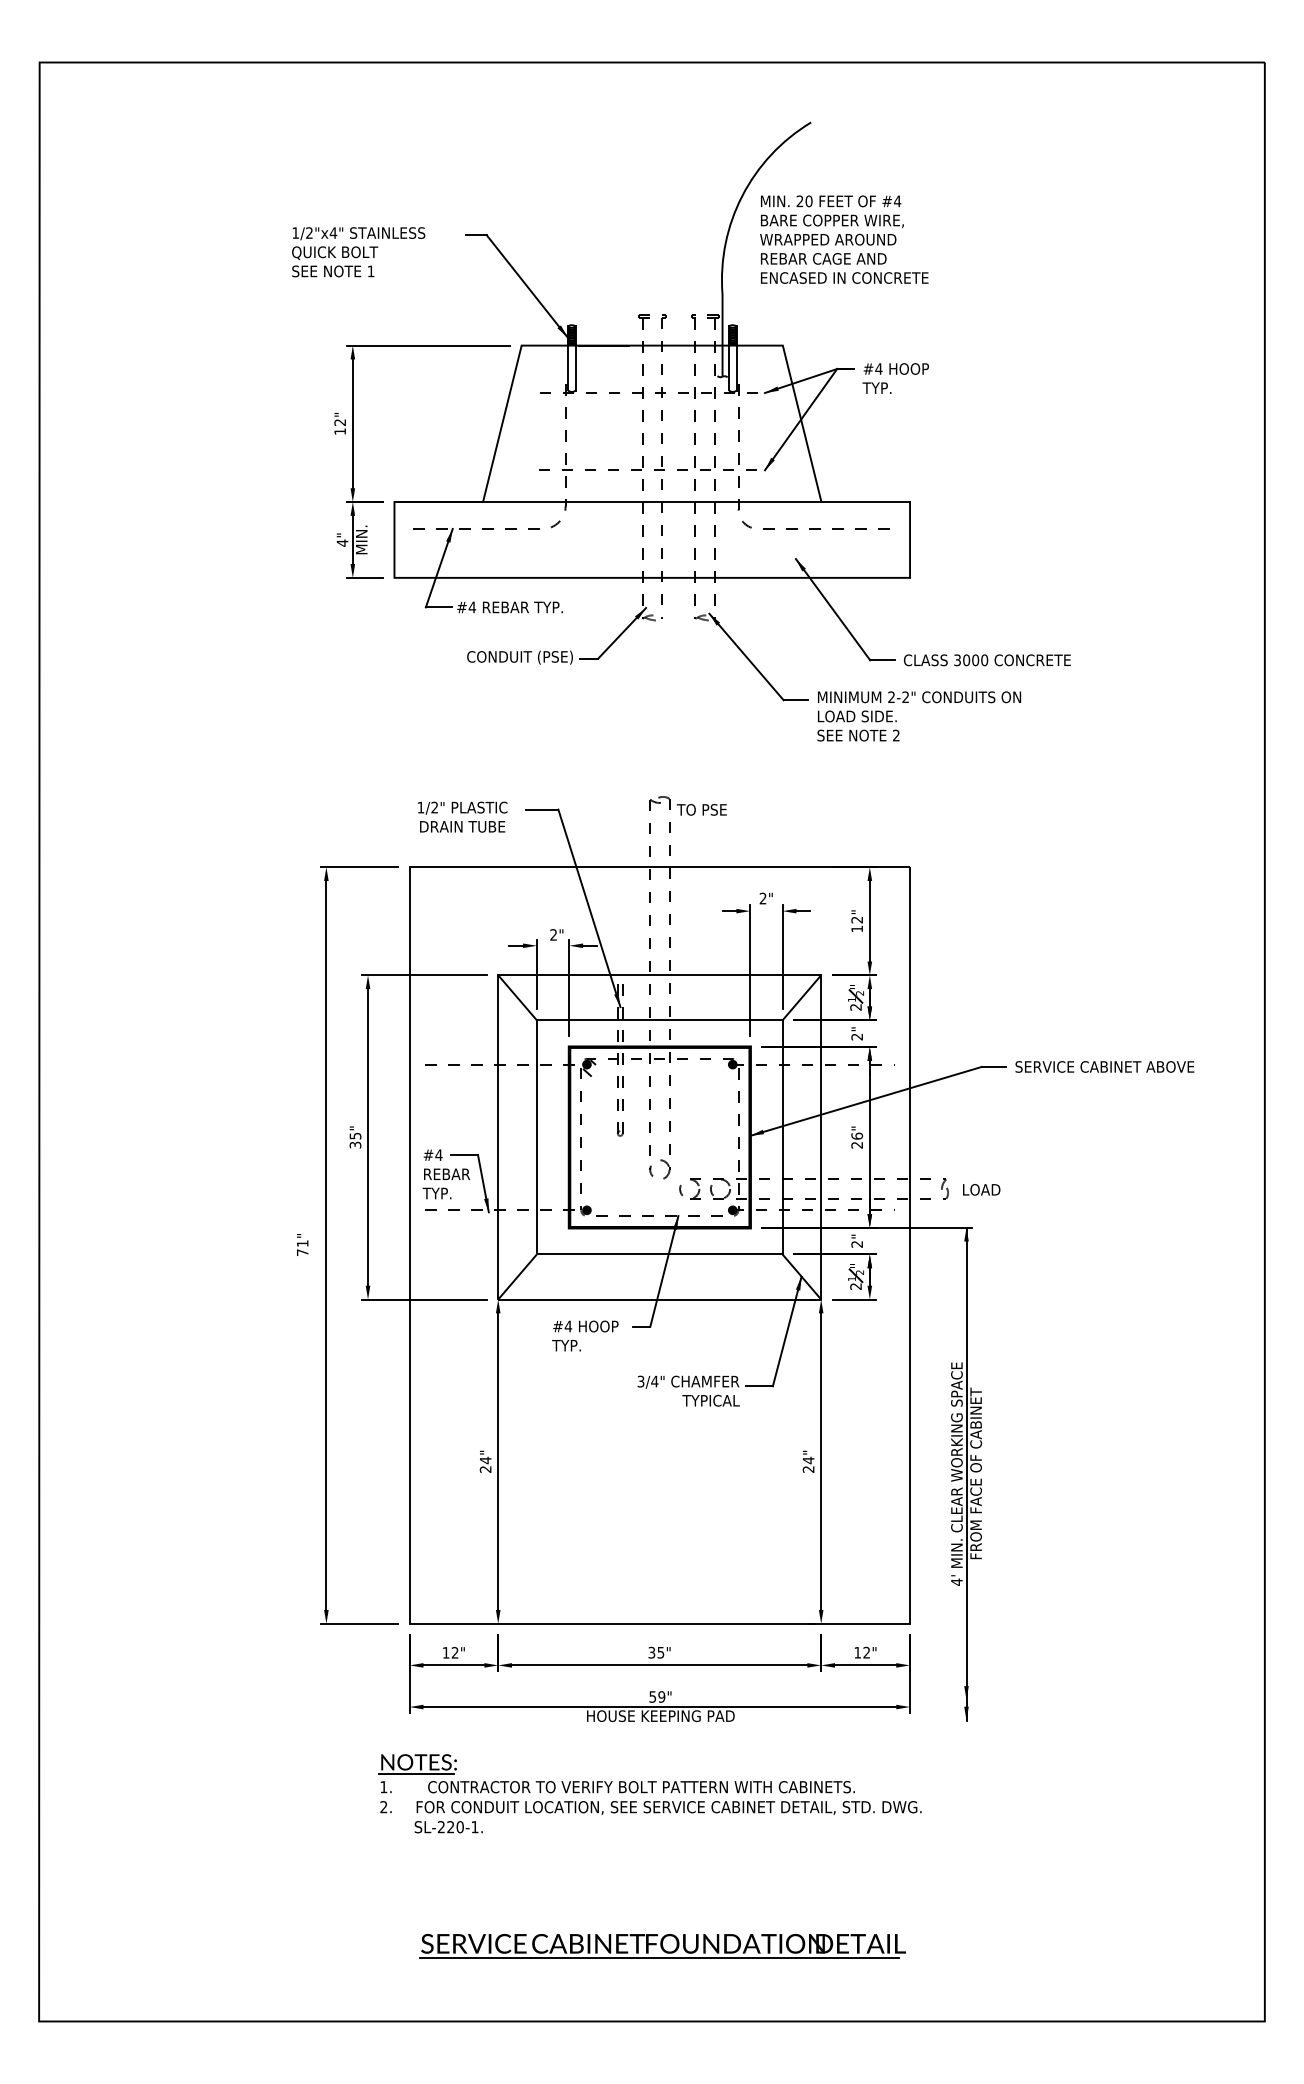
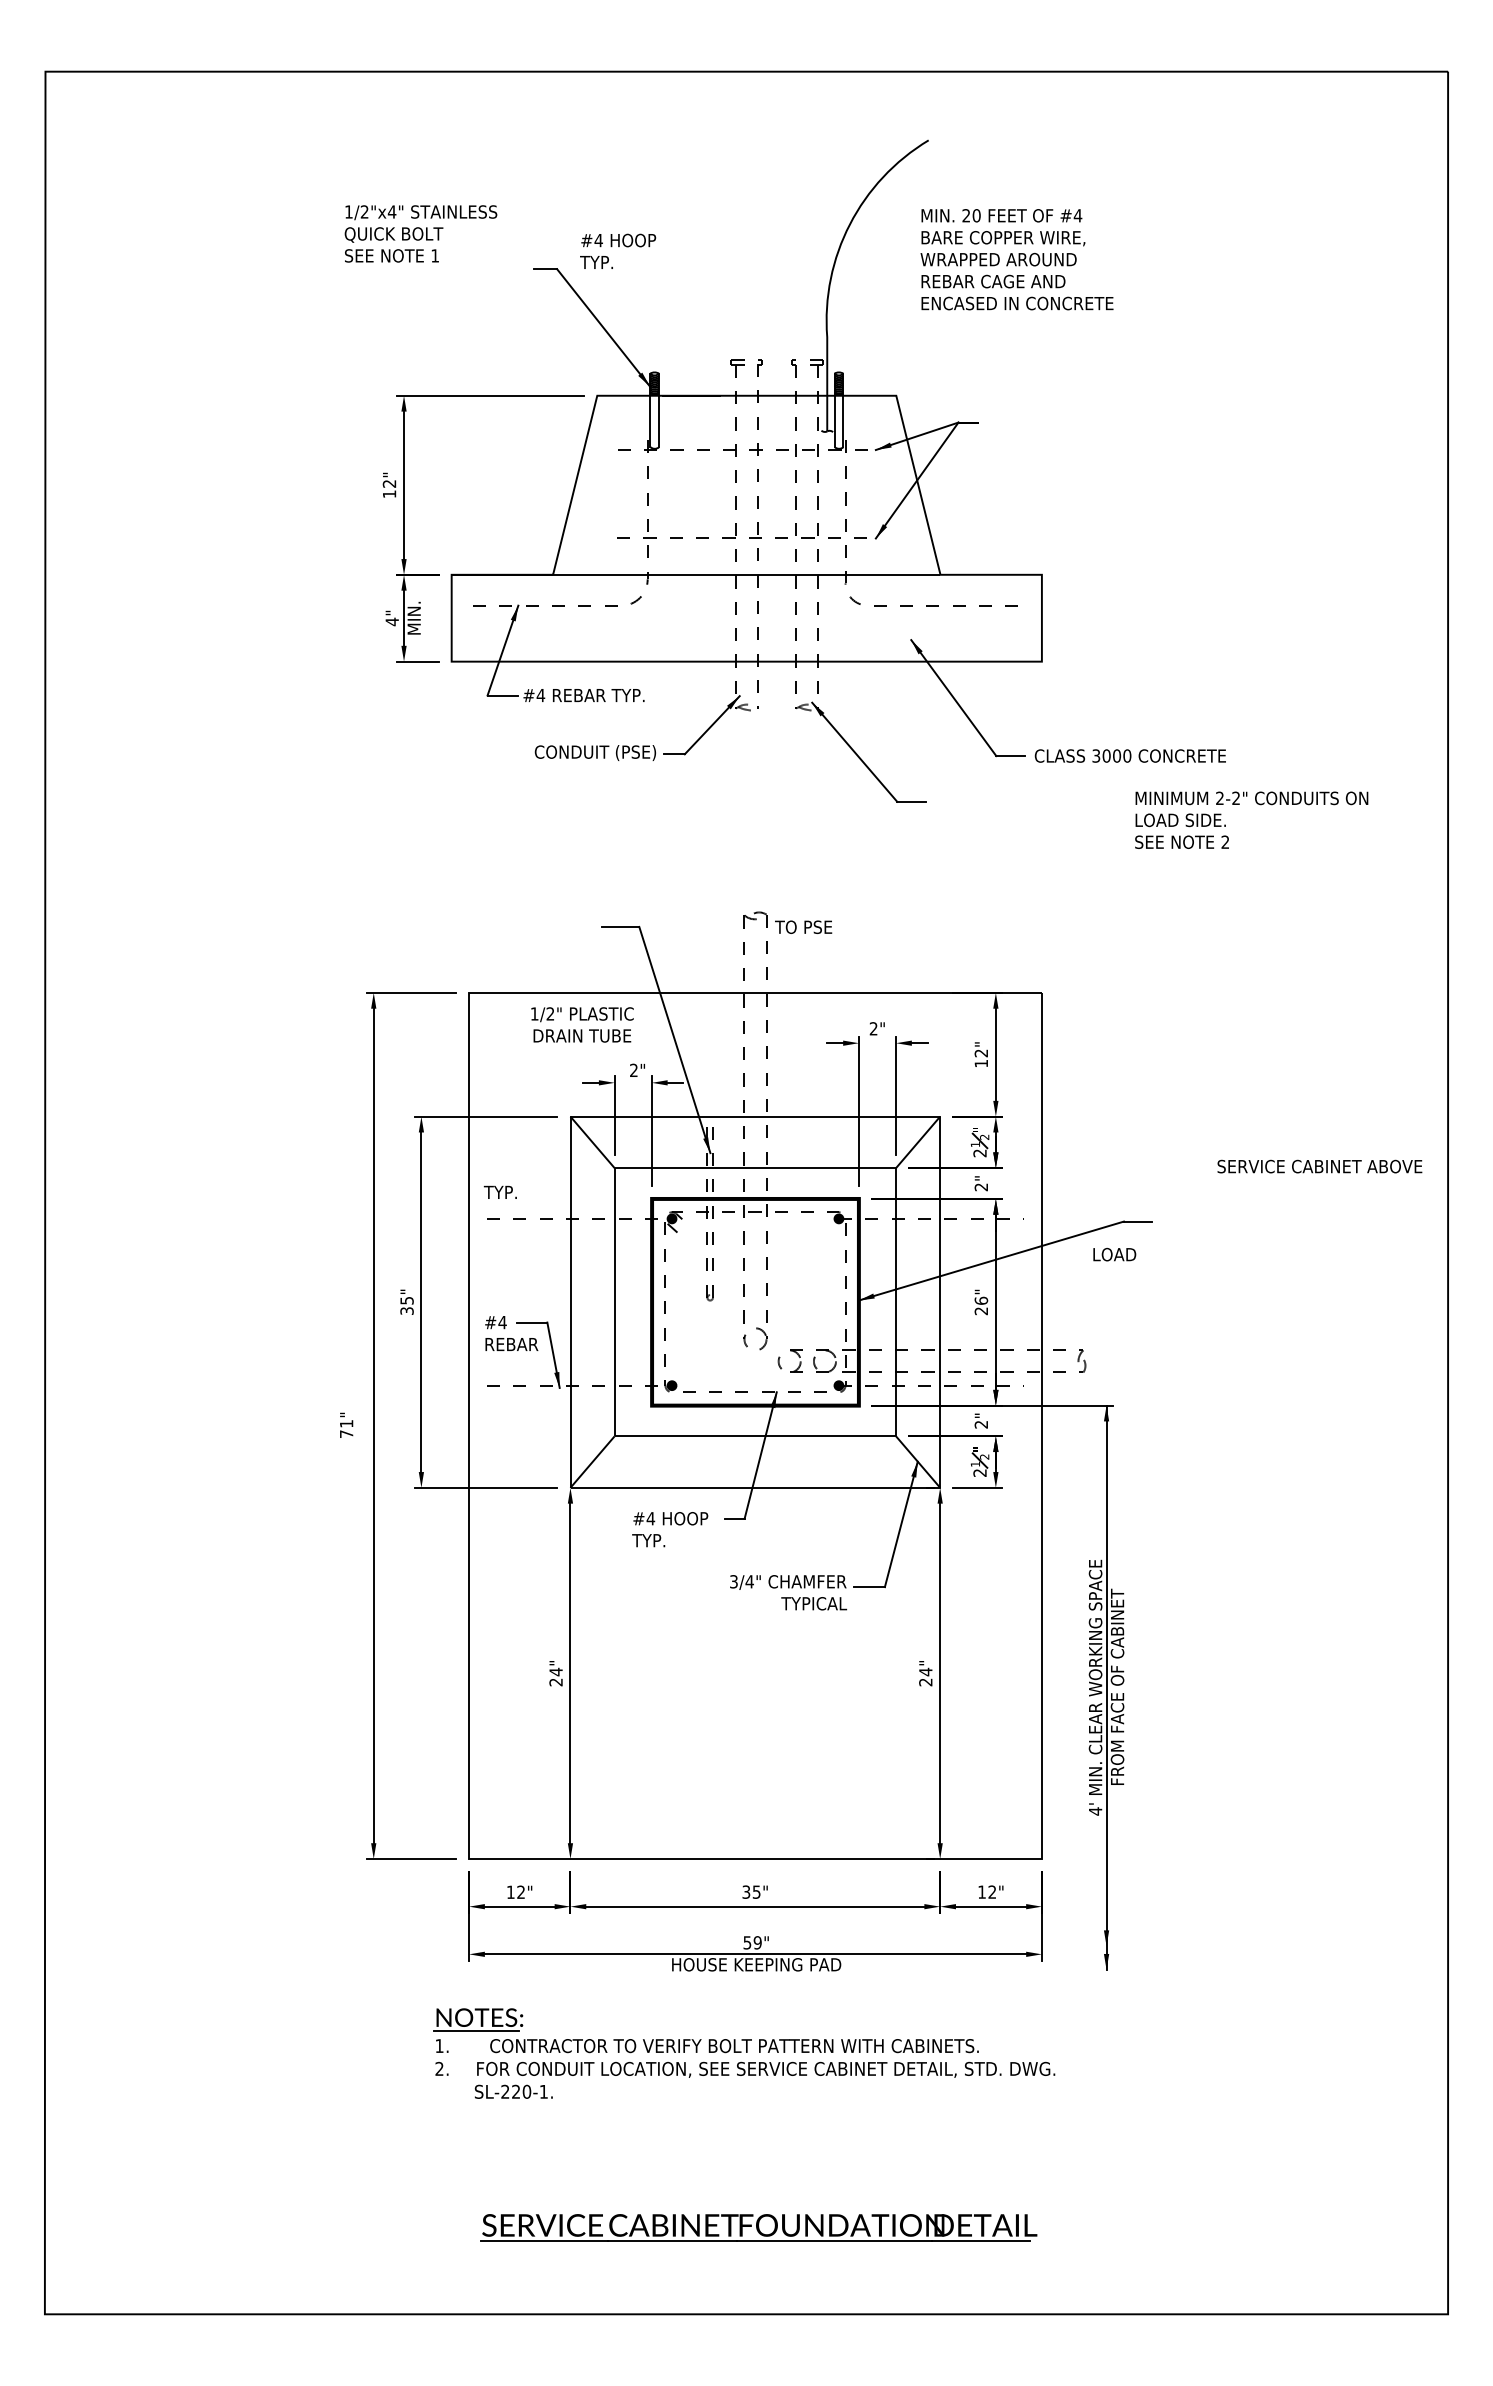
text: (844, 239) -> (1017, 259), moved
text: (358, 252) -> (420, 234), moved
text: (895, 378) -> (617, 251), moved
text: (919, 716) -> (1251, 820), moved
text: (462, 816) -> (582, 1024), moved
text: (1104, 1066) -> (1319, 1166), moved
text: (981, 1189) -> (1114, 1254), moved
text: (436, 1193) -> (499, 1192), moved

